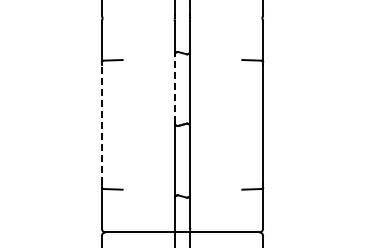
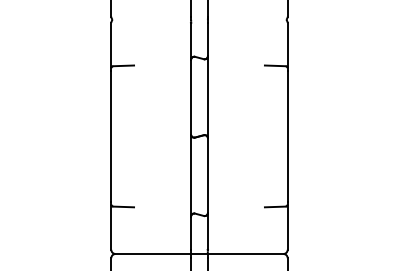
line: (174, 88) -> (190, 96), dashed -> solid
line: (101, 124) -> (110, 136), dashed -> solid

